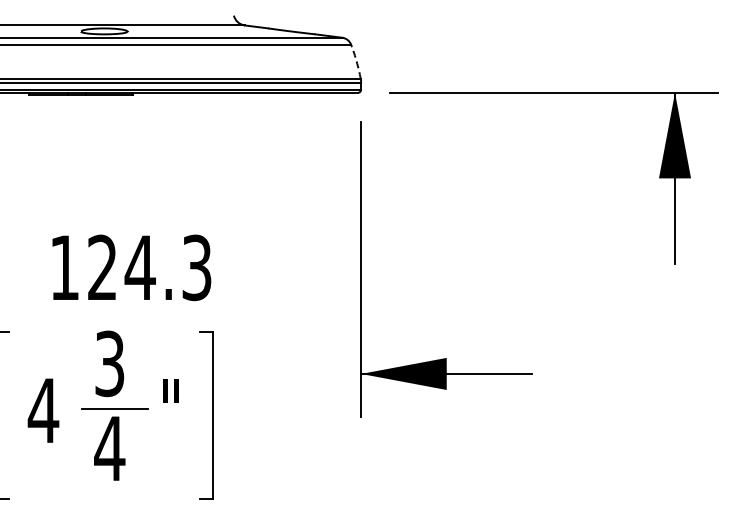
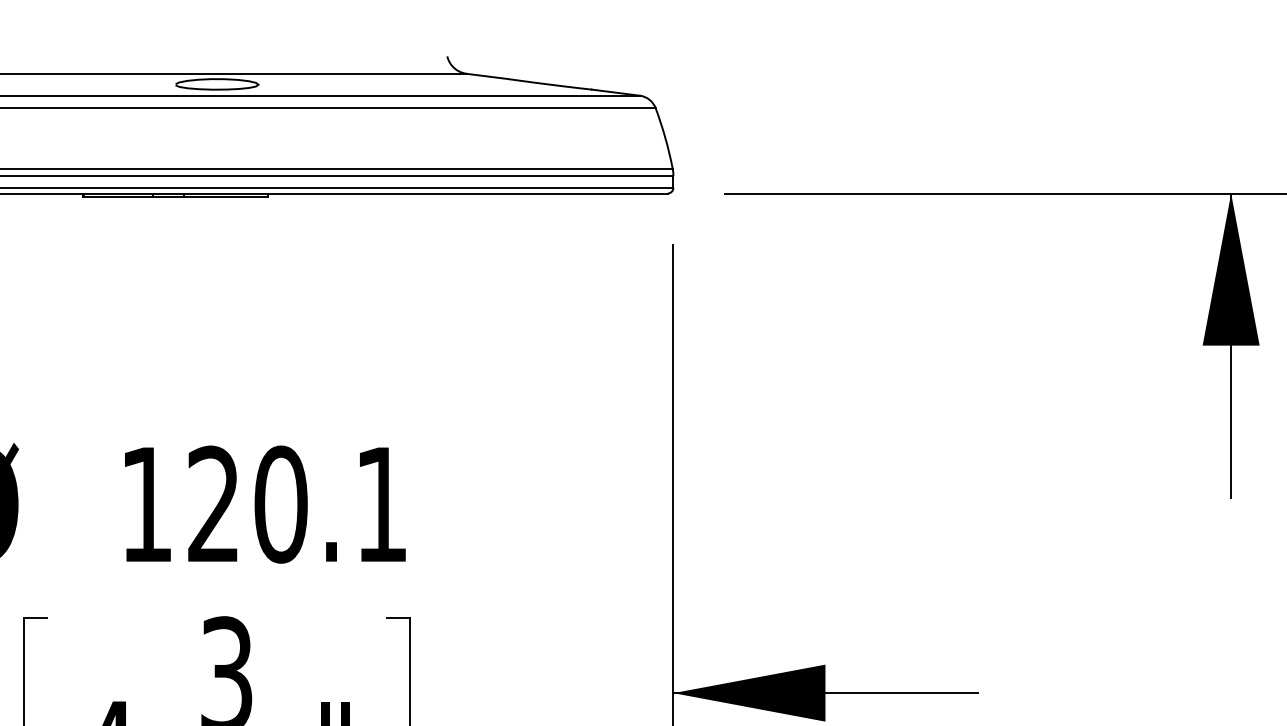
arc: (356, 61) -> (665, 137), dashed -> solid
text: (167, 267) -> (329, 503), 124.3 -> 120.1

